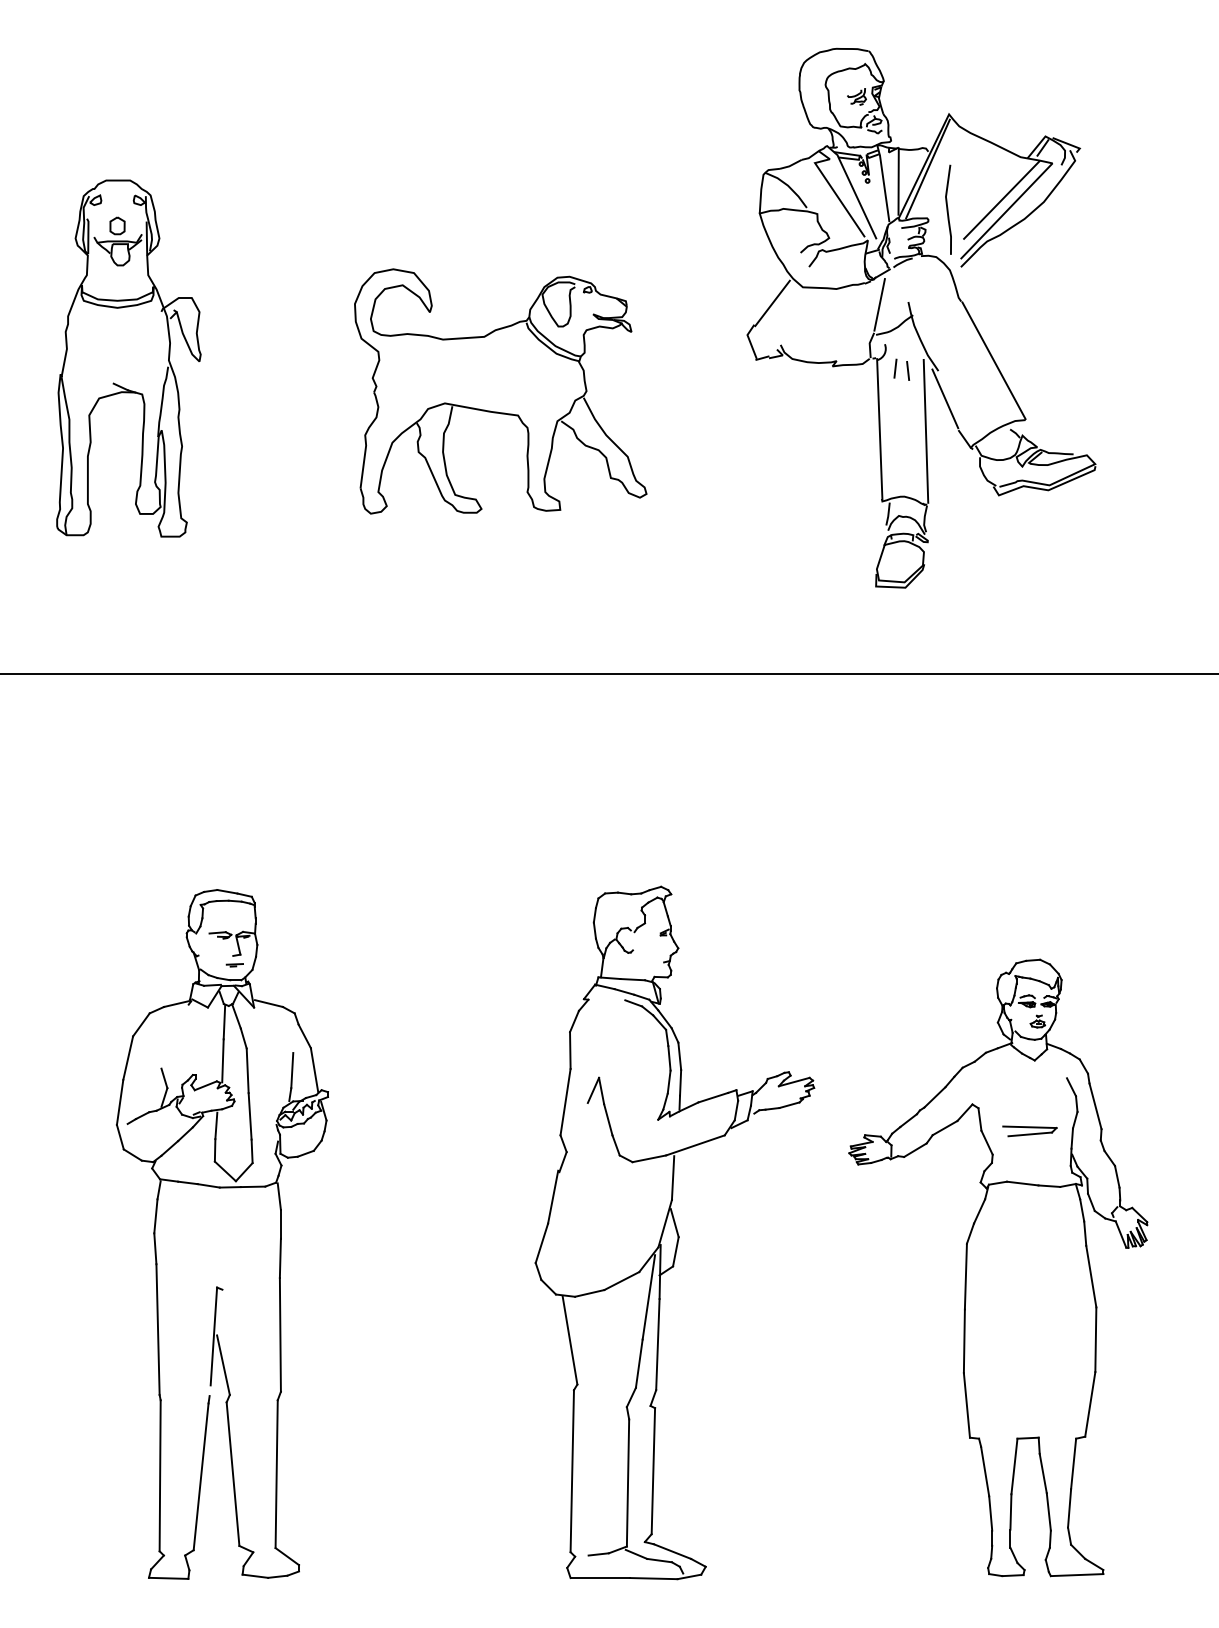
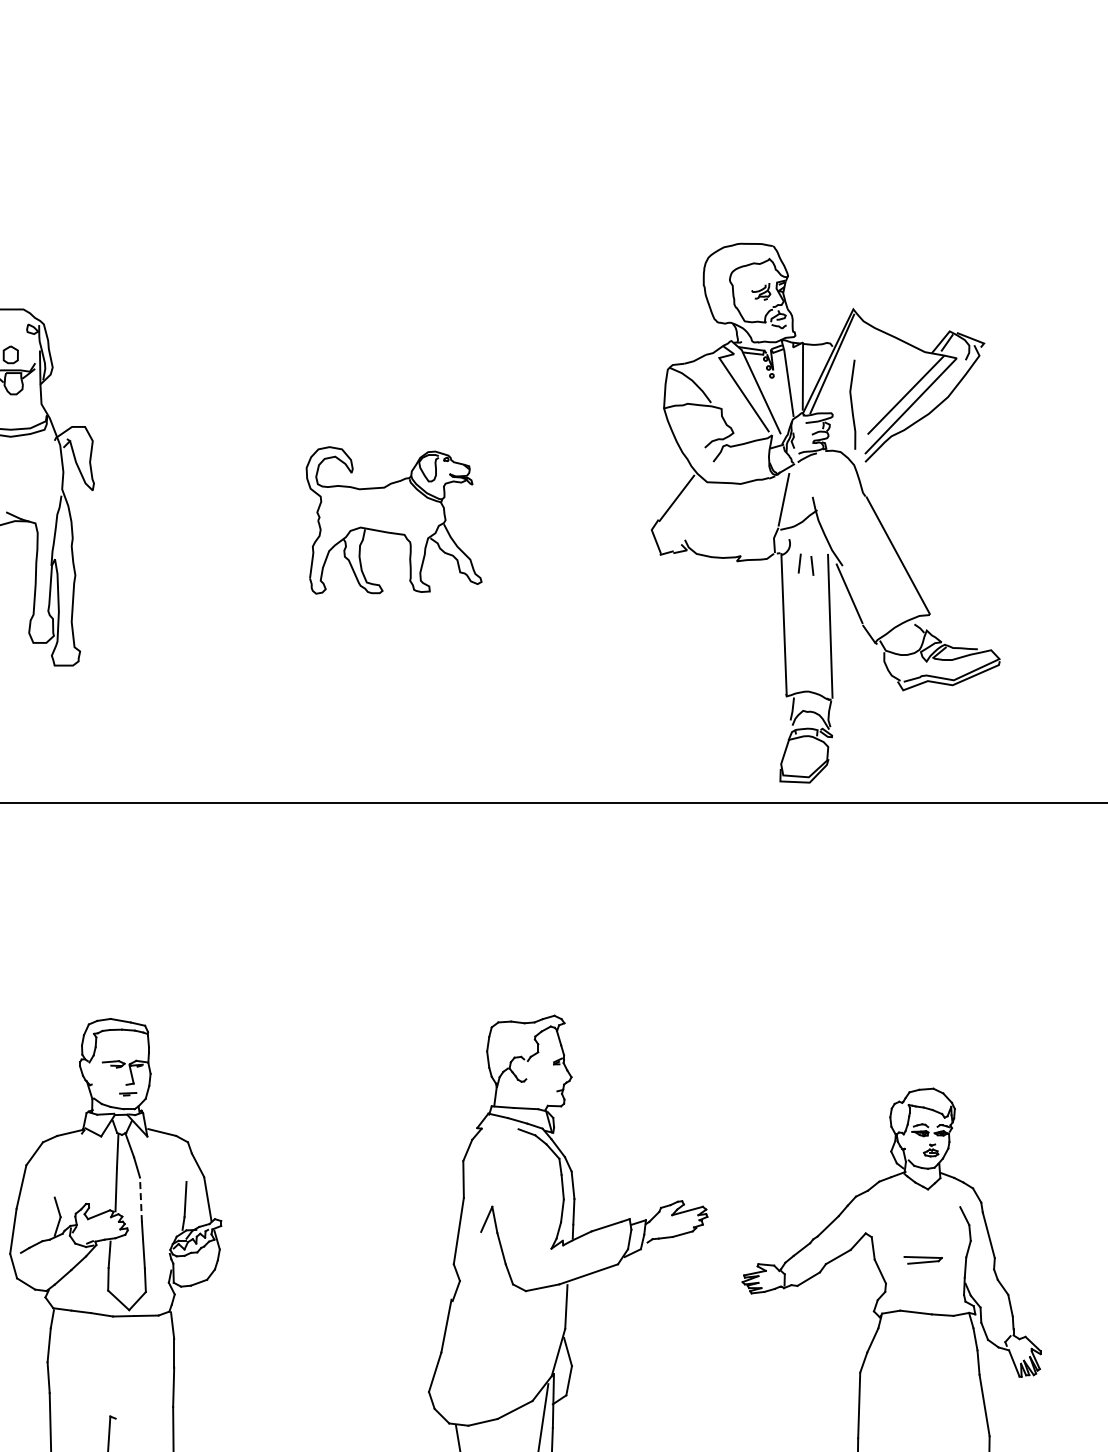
part: (913, 316) -> (817, 511), moved
part: (500, 391) -> (393, 520), size x0.6
line: (247, 1070) -> (140, 1199), solid -> dashed
part: (1029, 1131) -> (922, 1260), size x0.7

